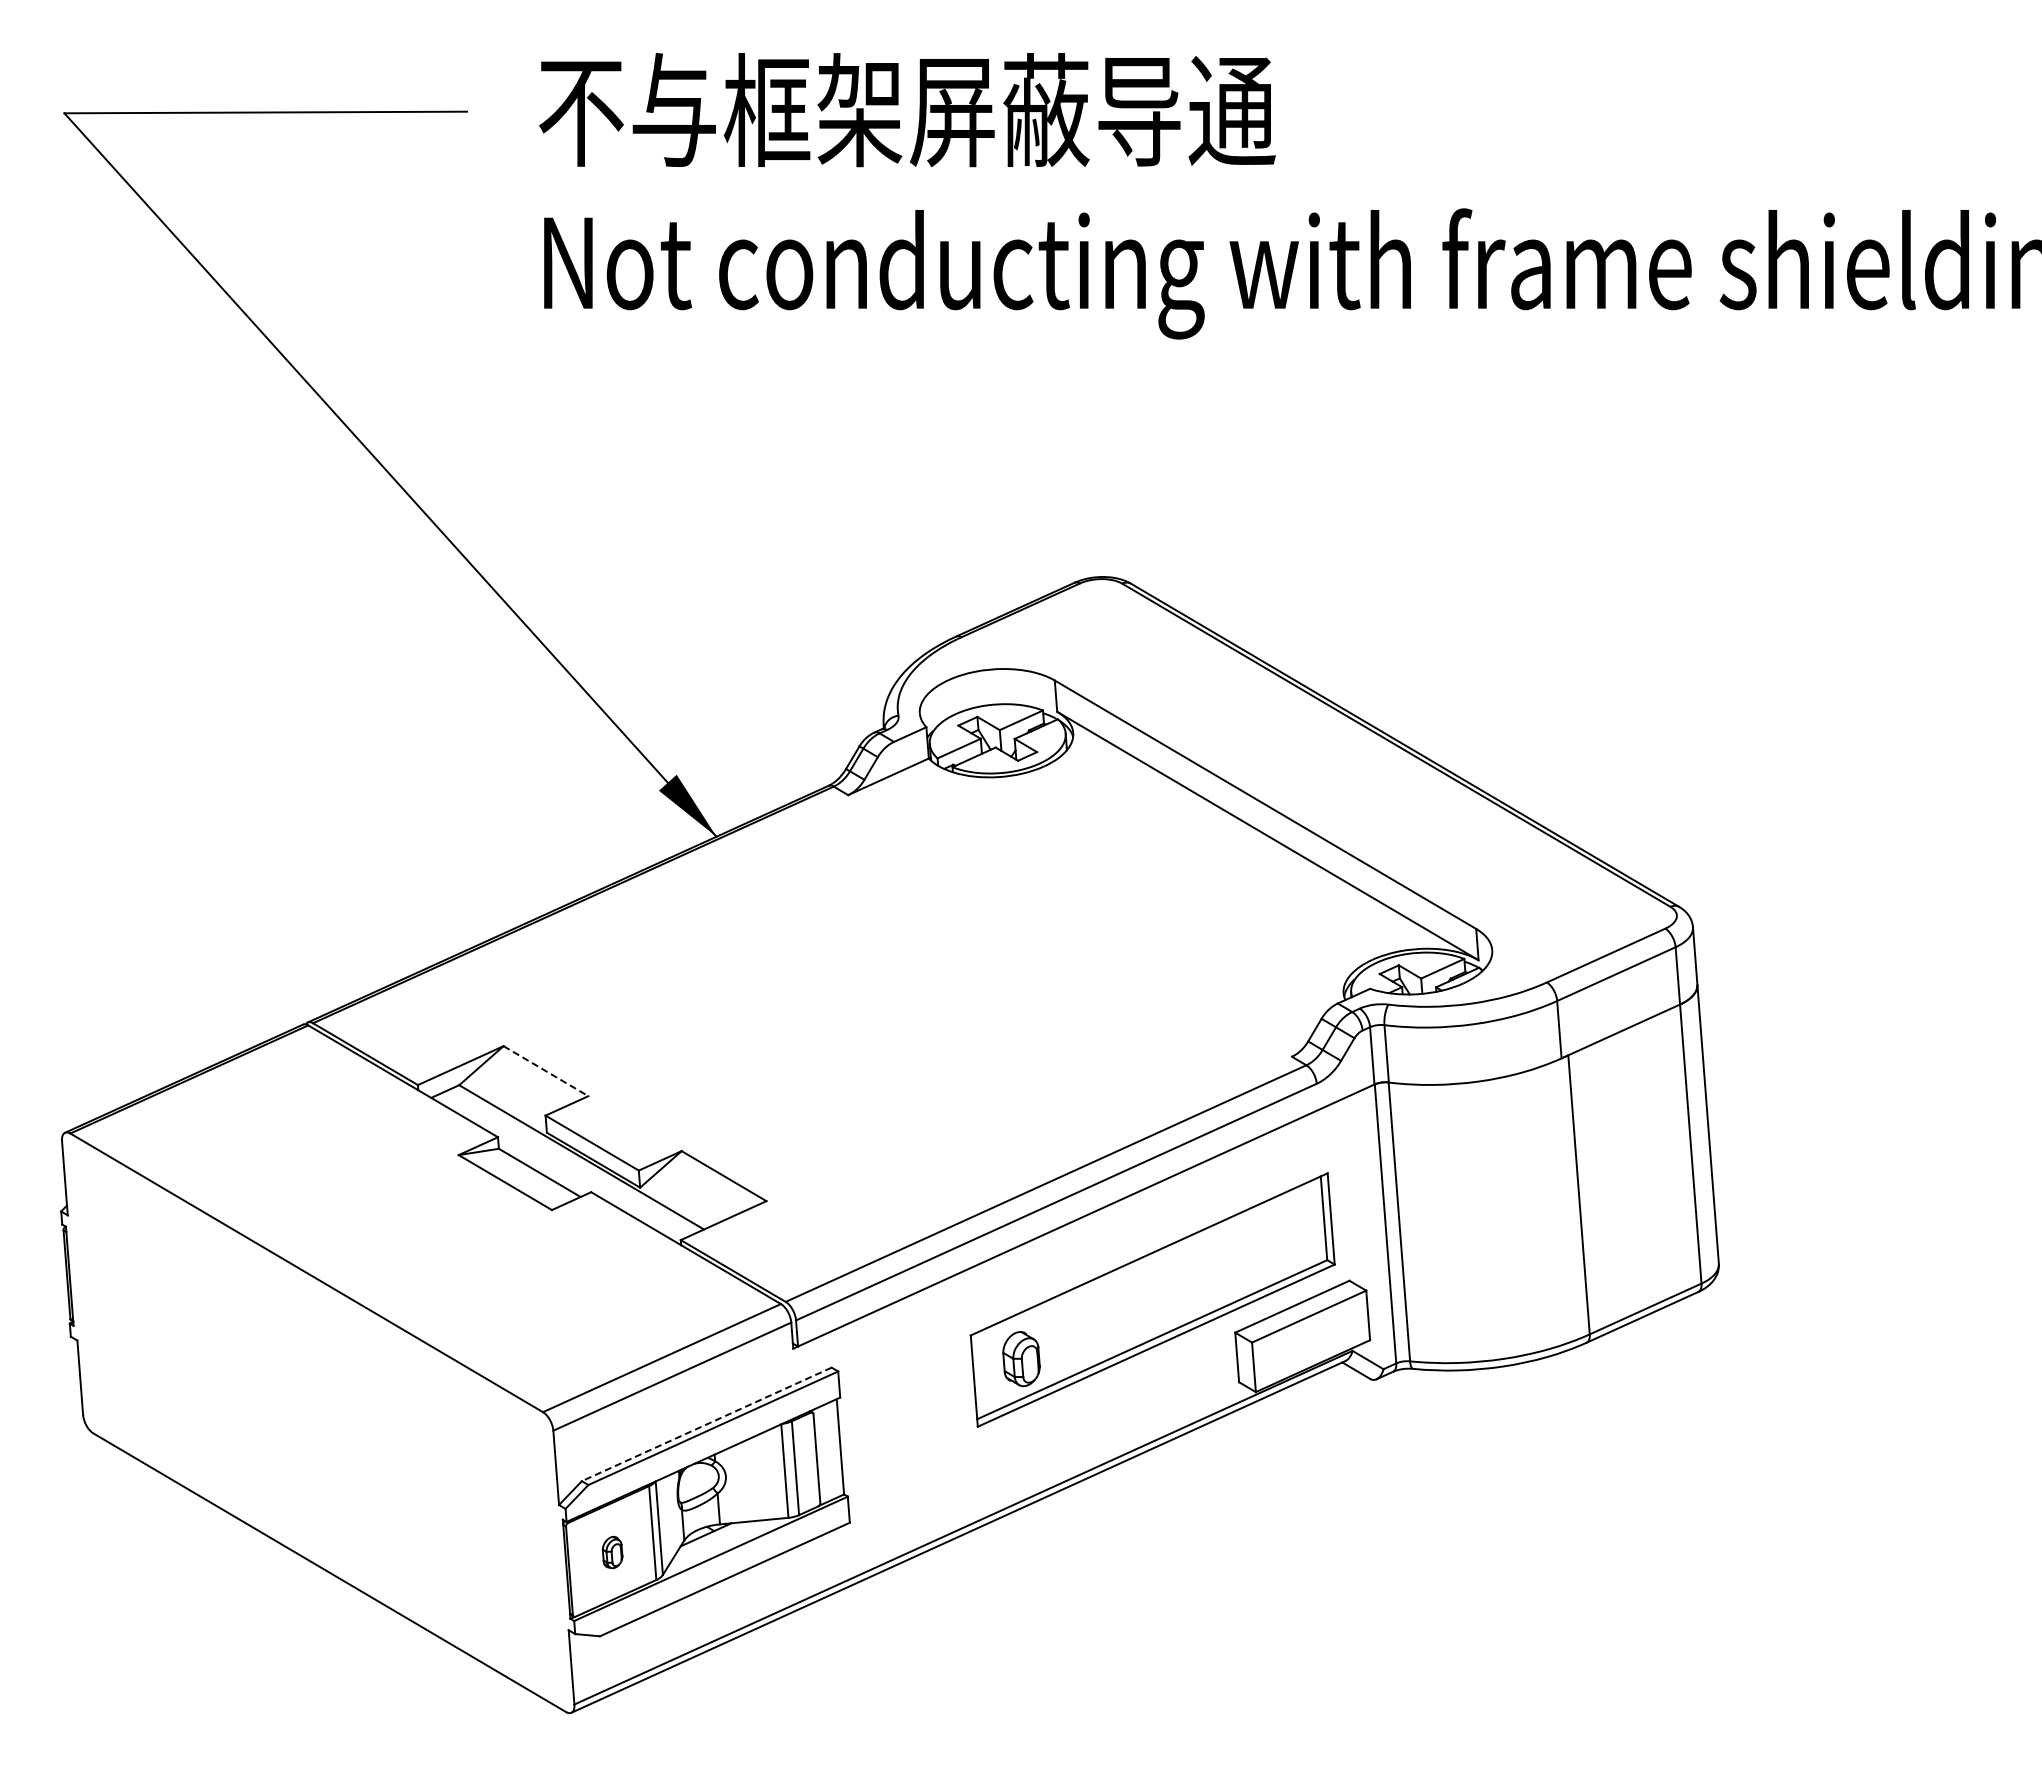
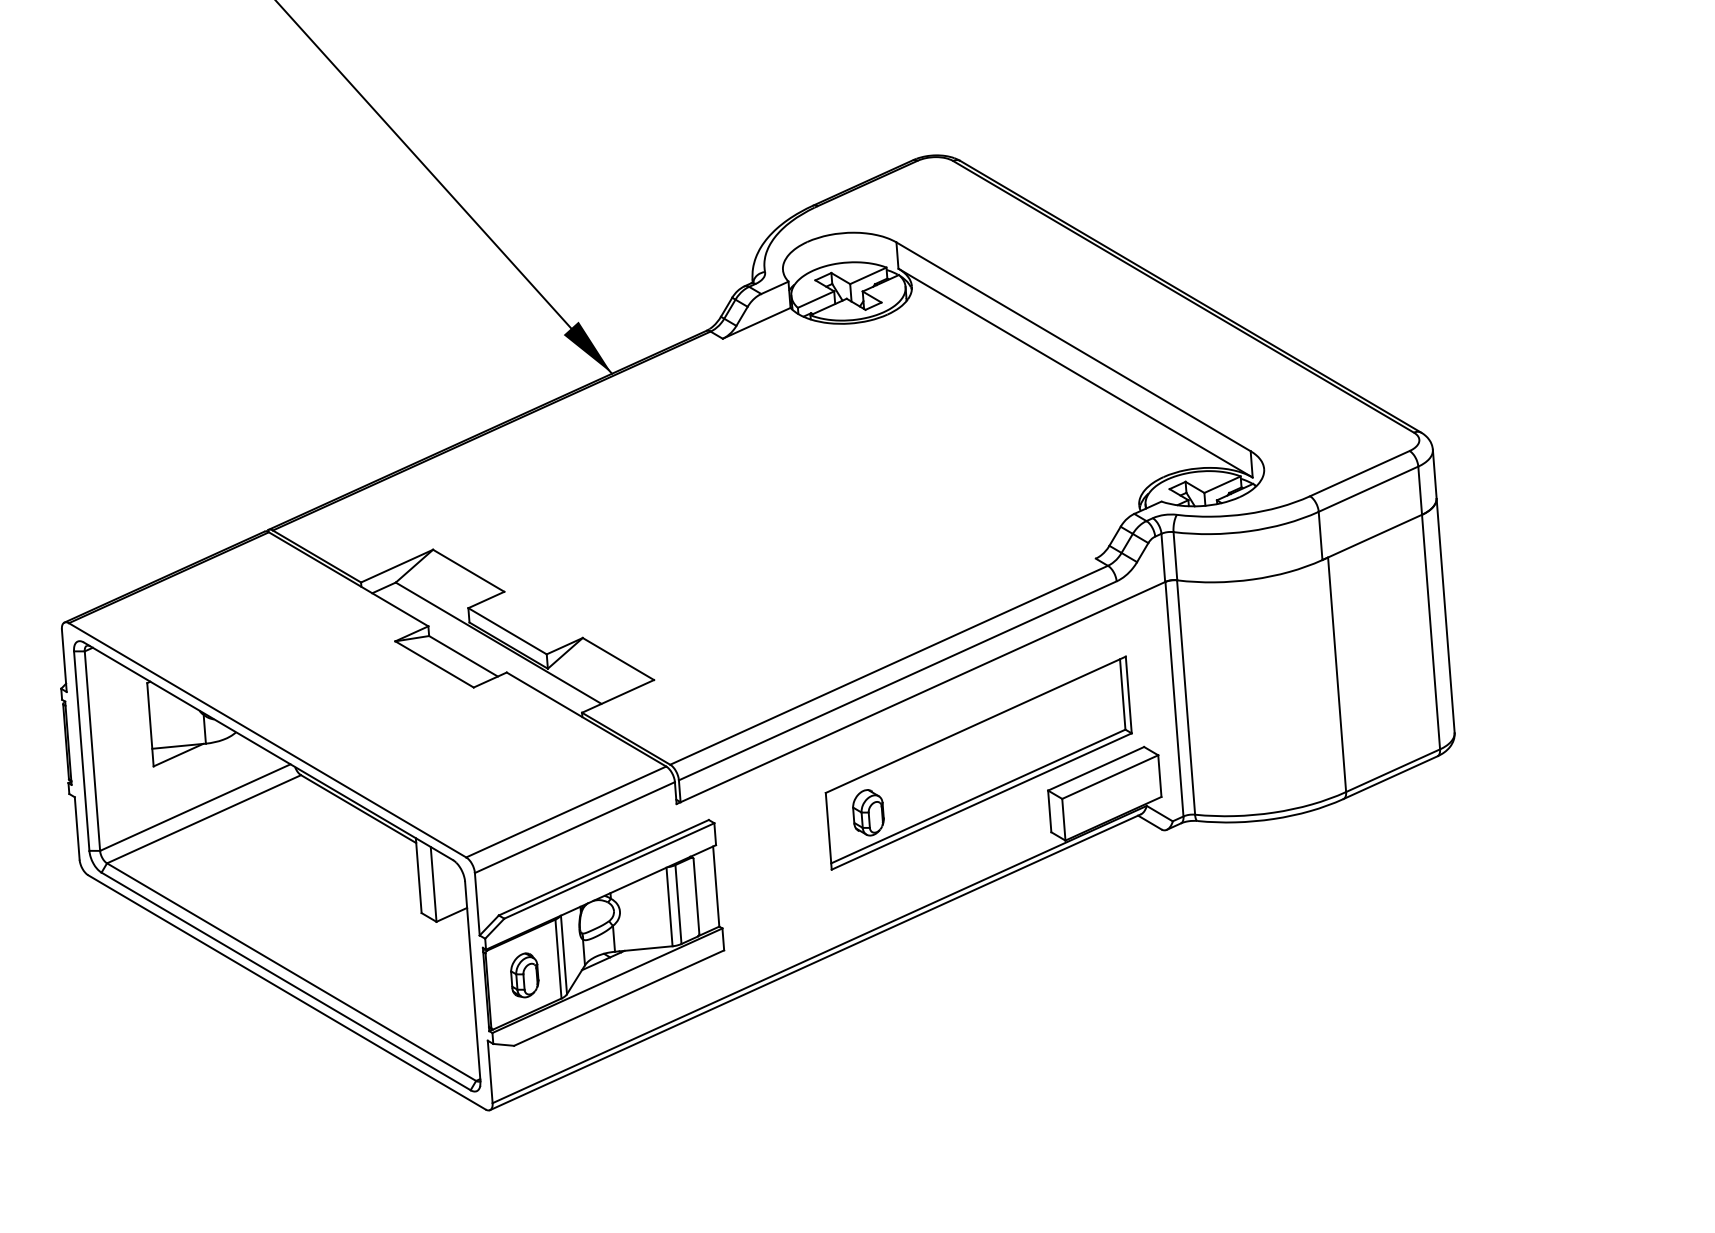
line: (546, 1071) -> (469, 571), dashed -> solid
part: (317, 1422) -> (276, 866), added
line: (706, 1424) -> (603, 867), dashed -> solid
part: (612, 1552) -> (524, 975), size x1.67

